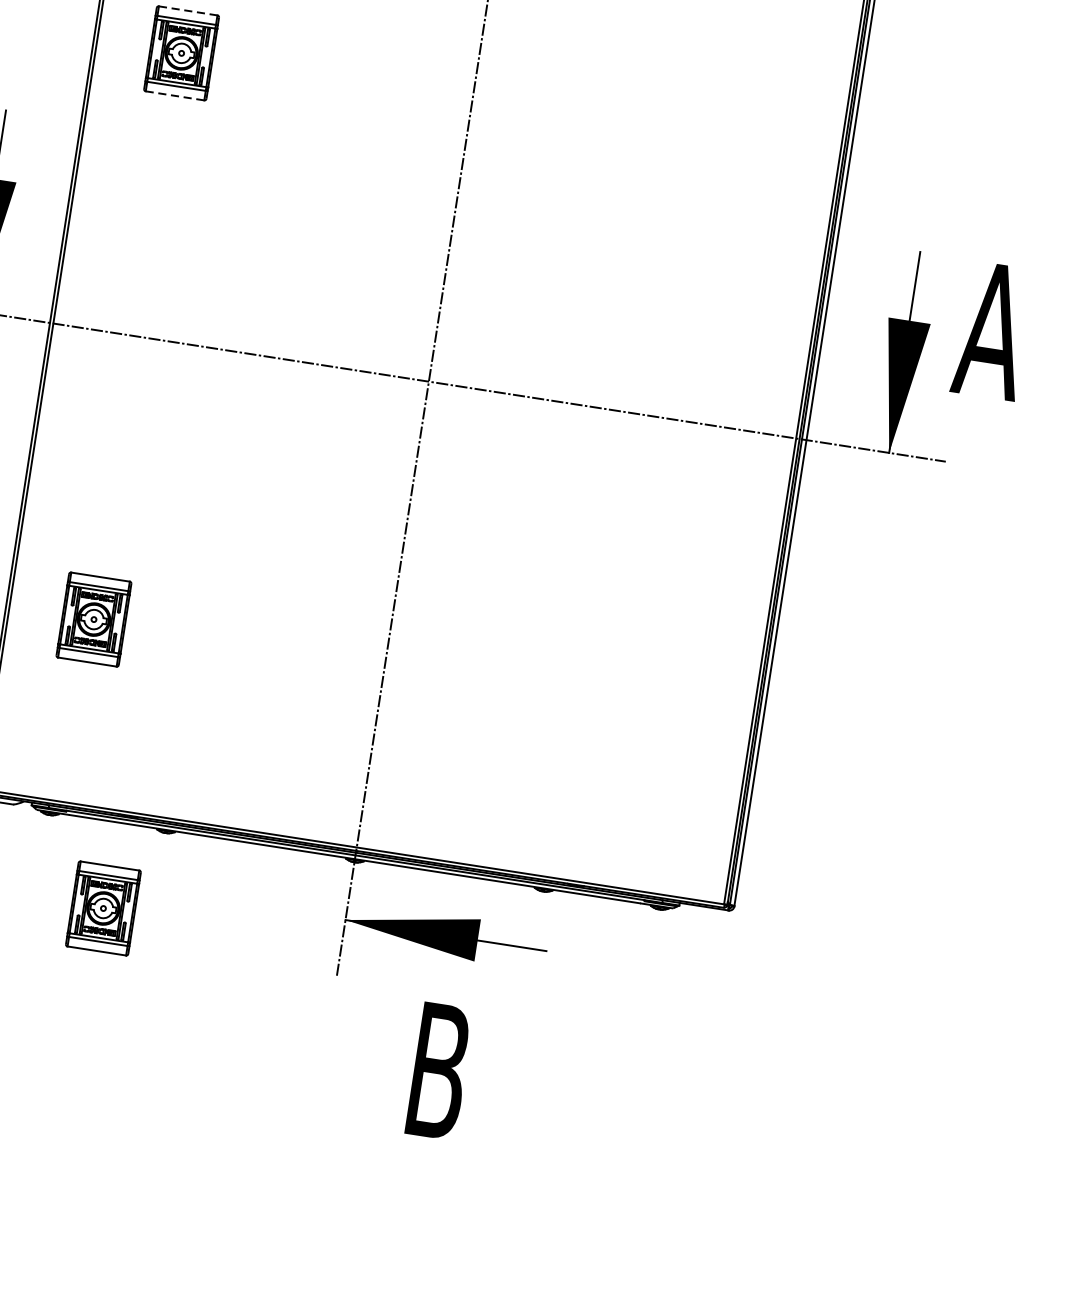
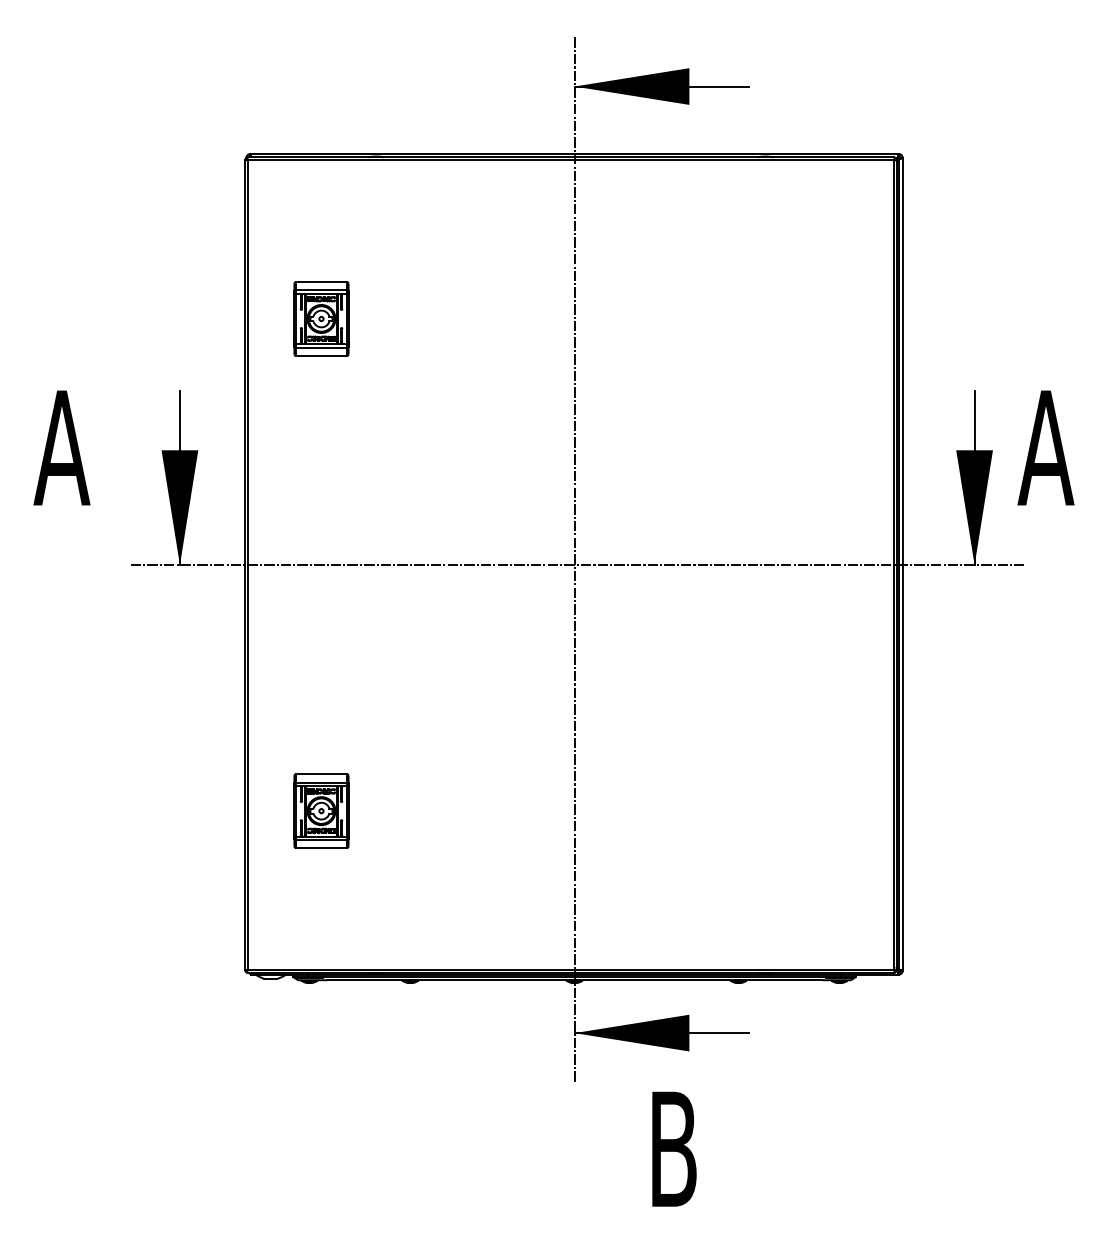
line: (189, 11) -> (322, 282), dashed -> solid
line: (175, 95) -> (321, 355), dashed -> solid
part: (103, 907) -> (367, 1054), removed

